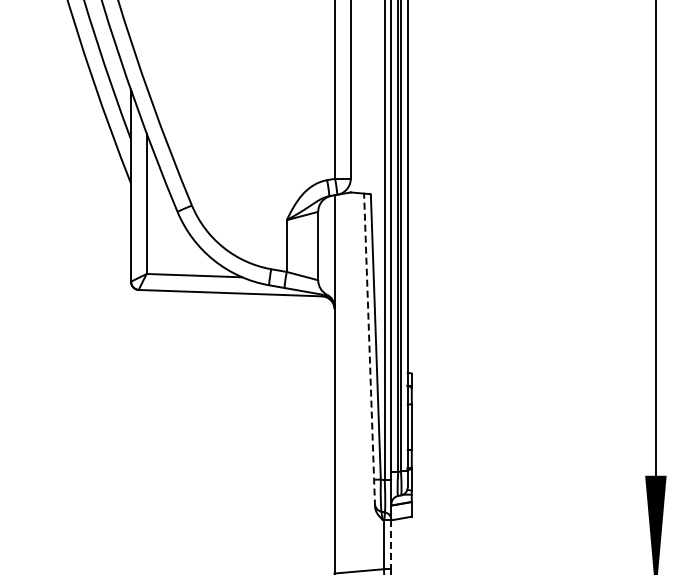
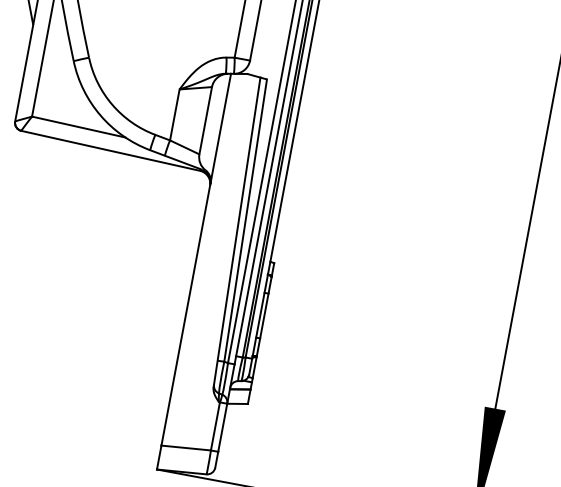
line: (369, 350) -> (236, 232), dashed -> solid
line: (391, 545) -> (222, 428), dashed -> solid

